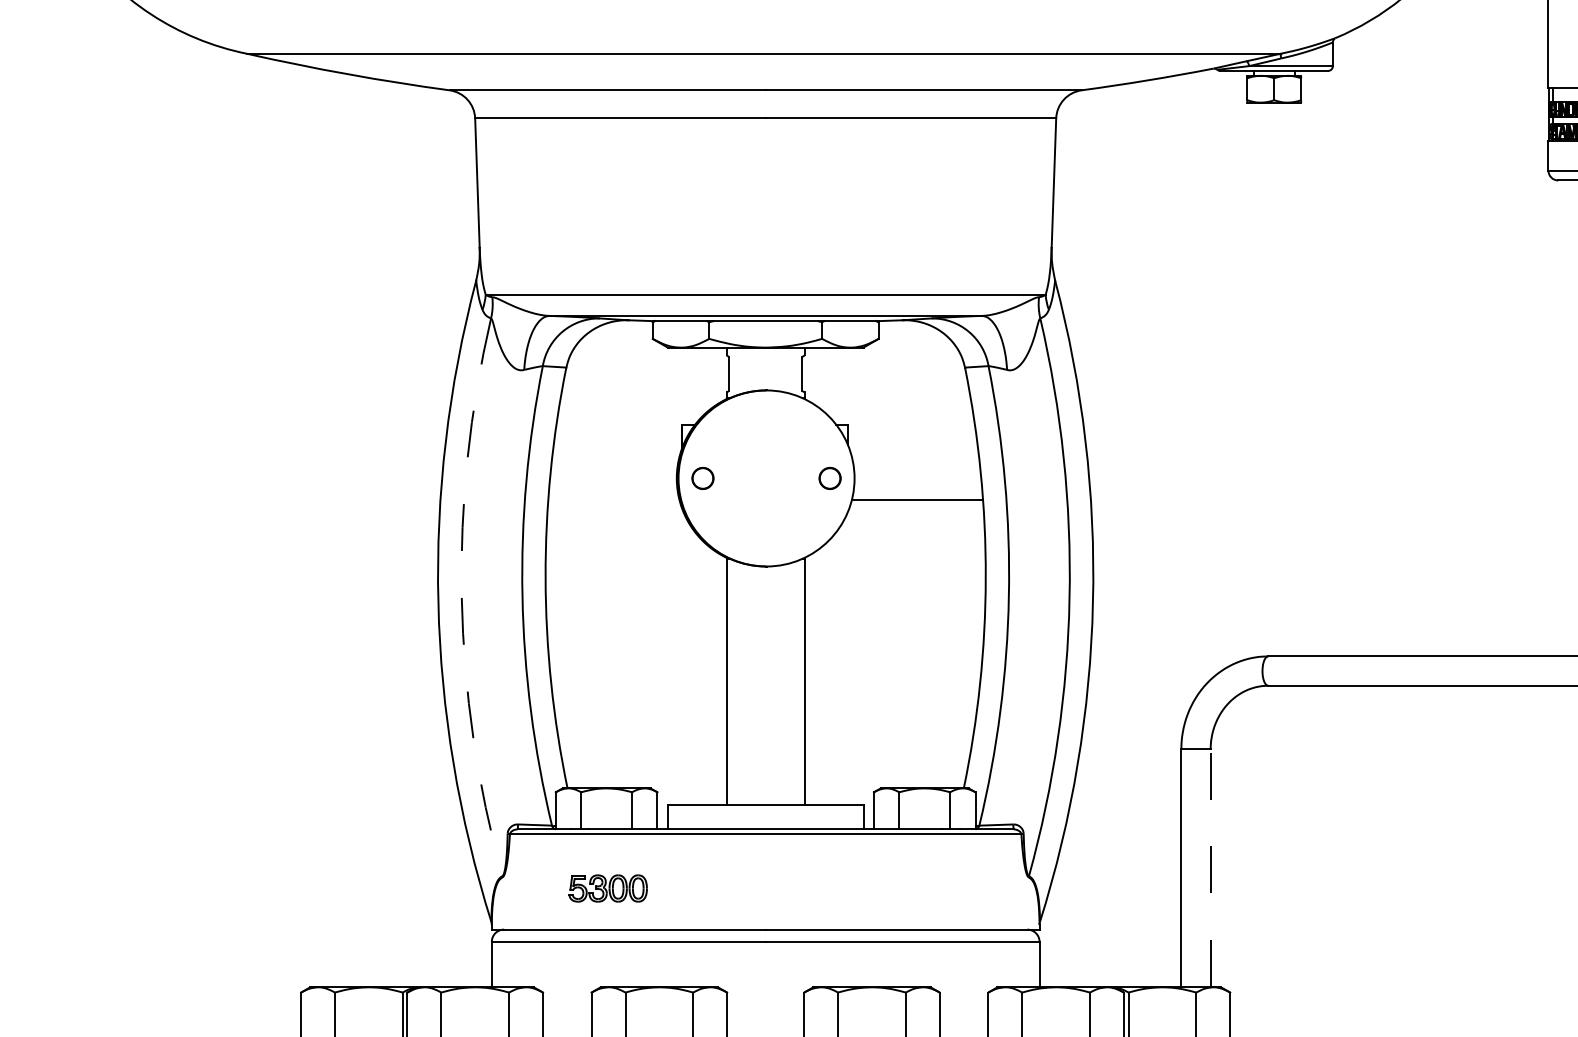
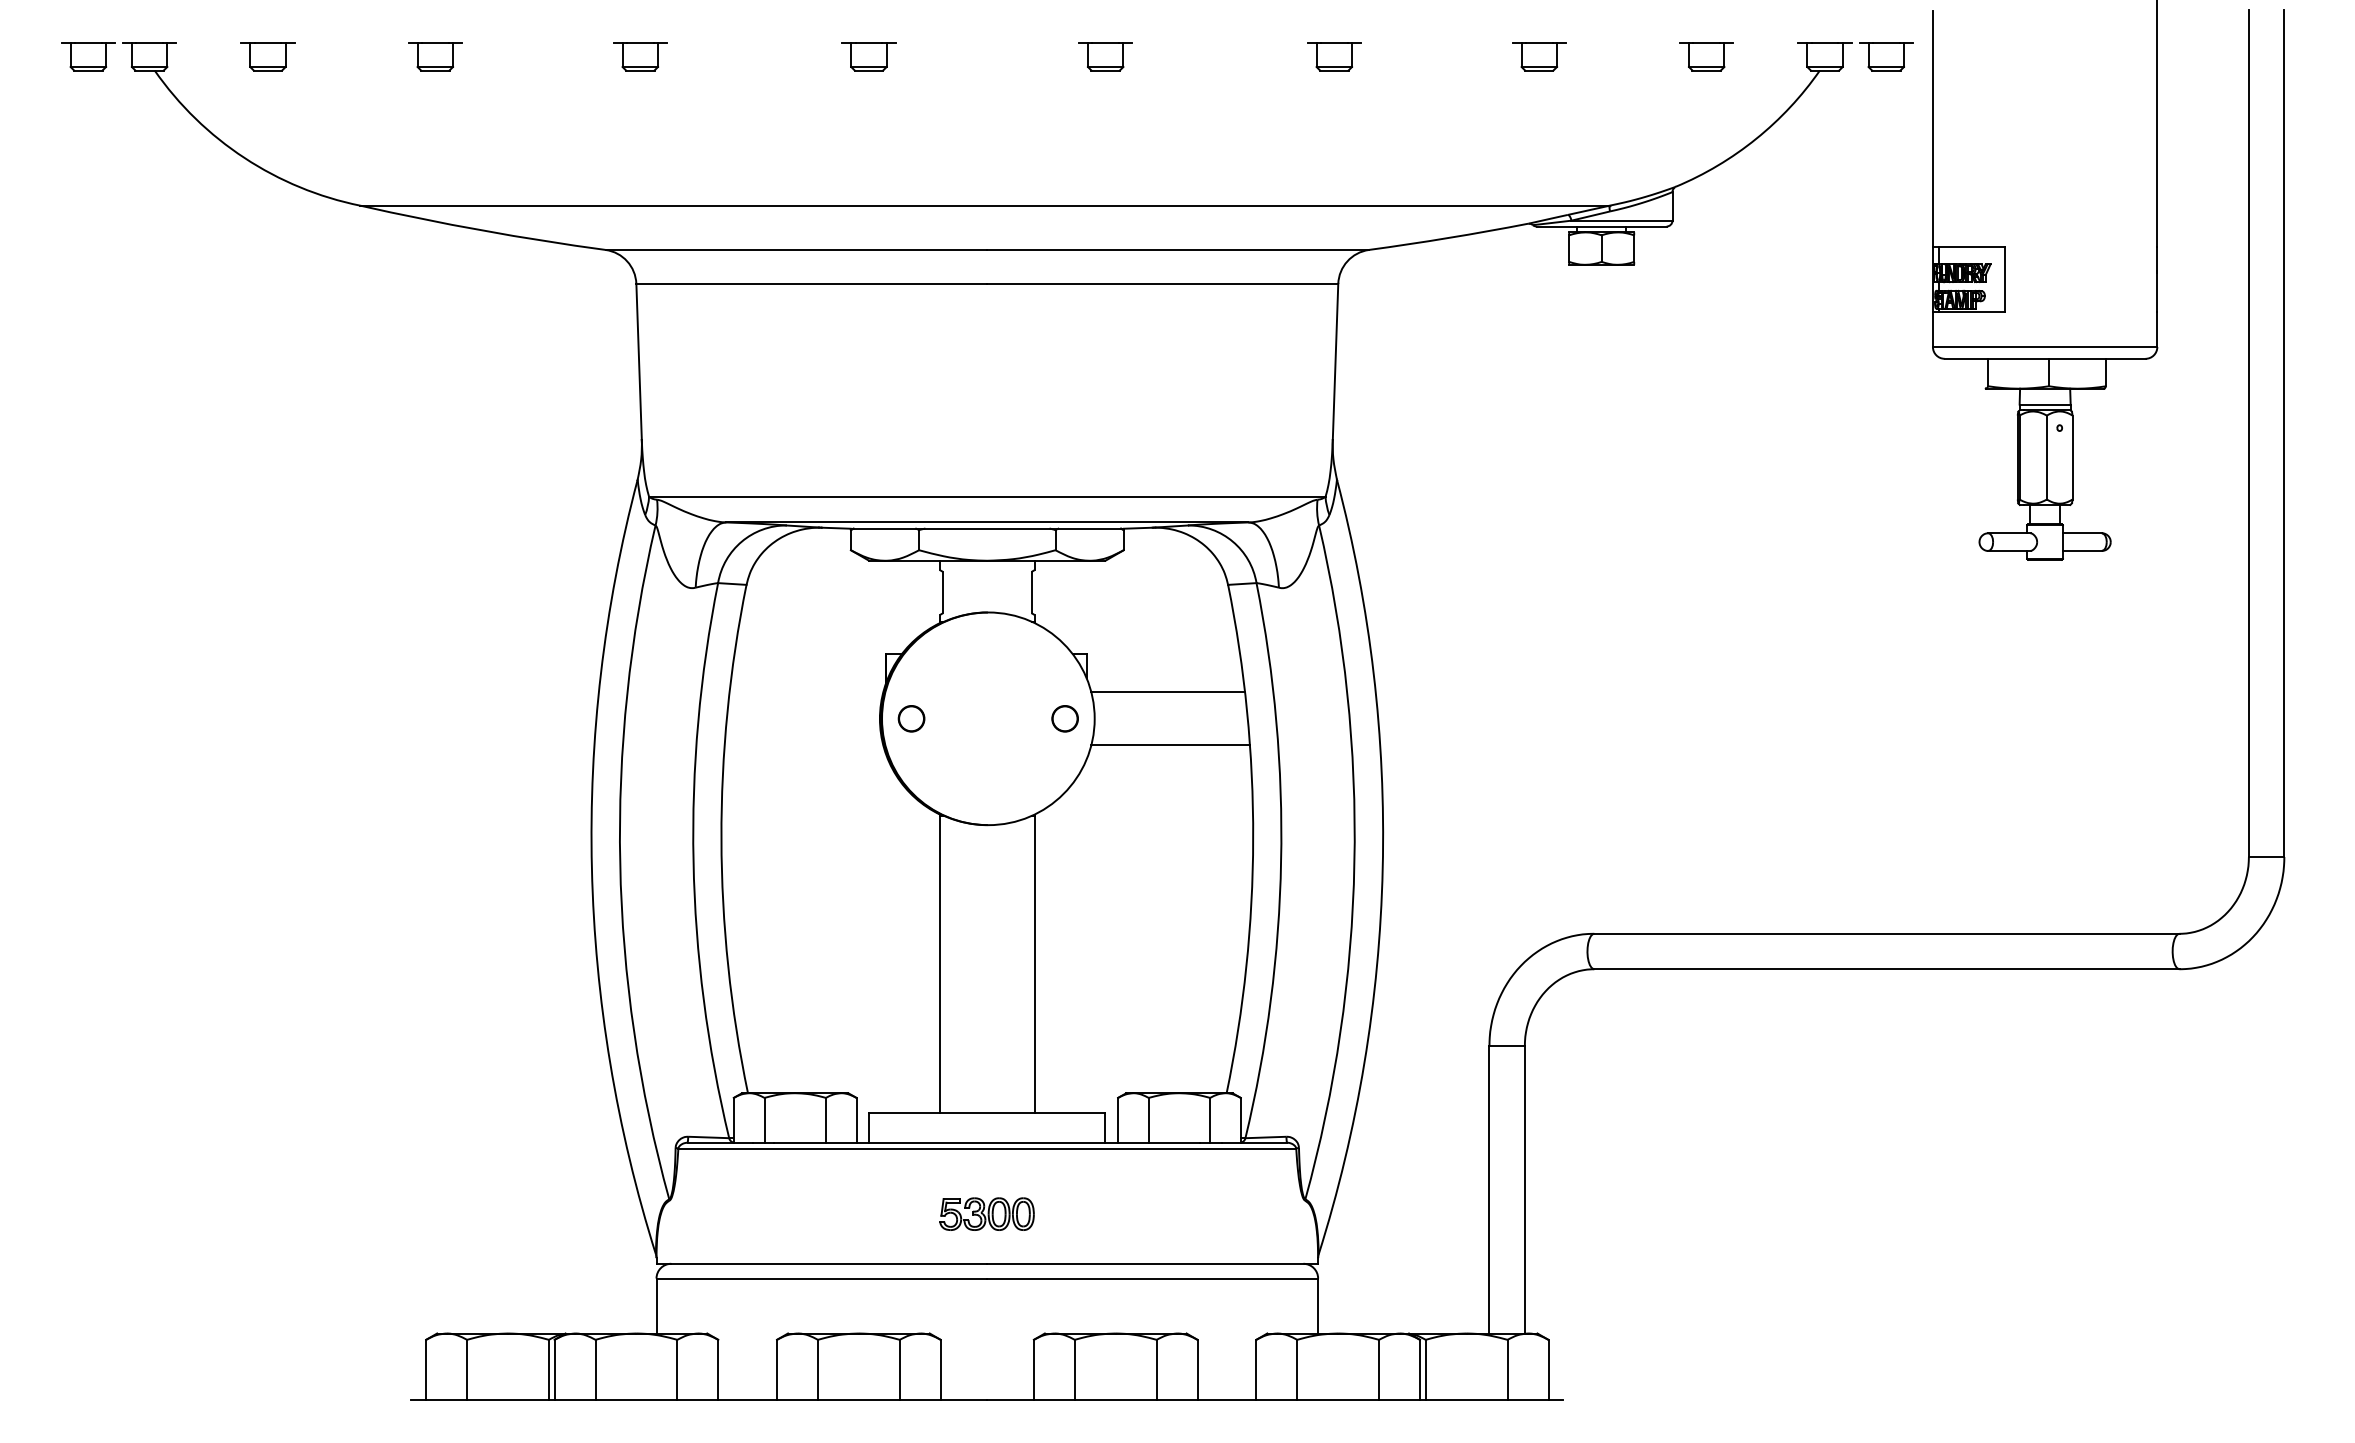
line: (915, 456) -> (1168, 692), added
arc: (462, 598) -> (620, 863), dashed -> solid
line: (1210, 868) -> (1524, 1189), dashed -> solid
part: (607, 887) -> (986, 1213), moved

